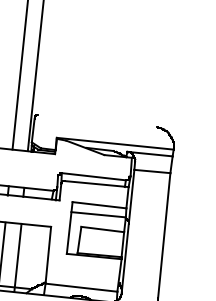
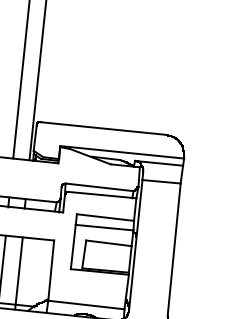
line: (97, 121) -> (103, 128), added

